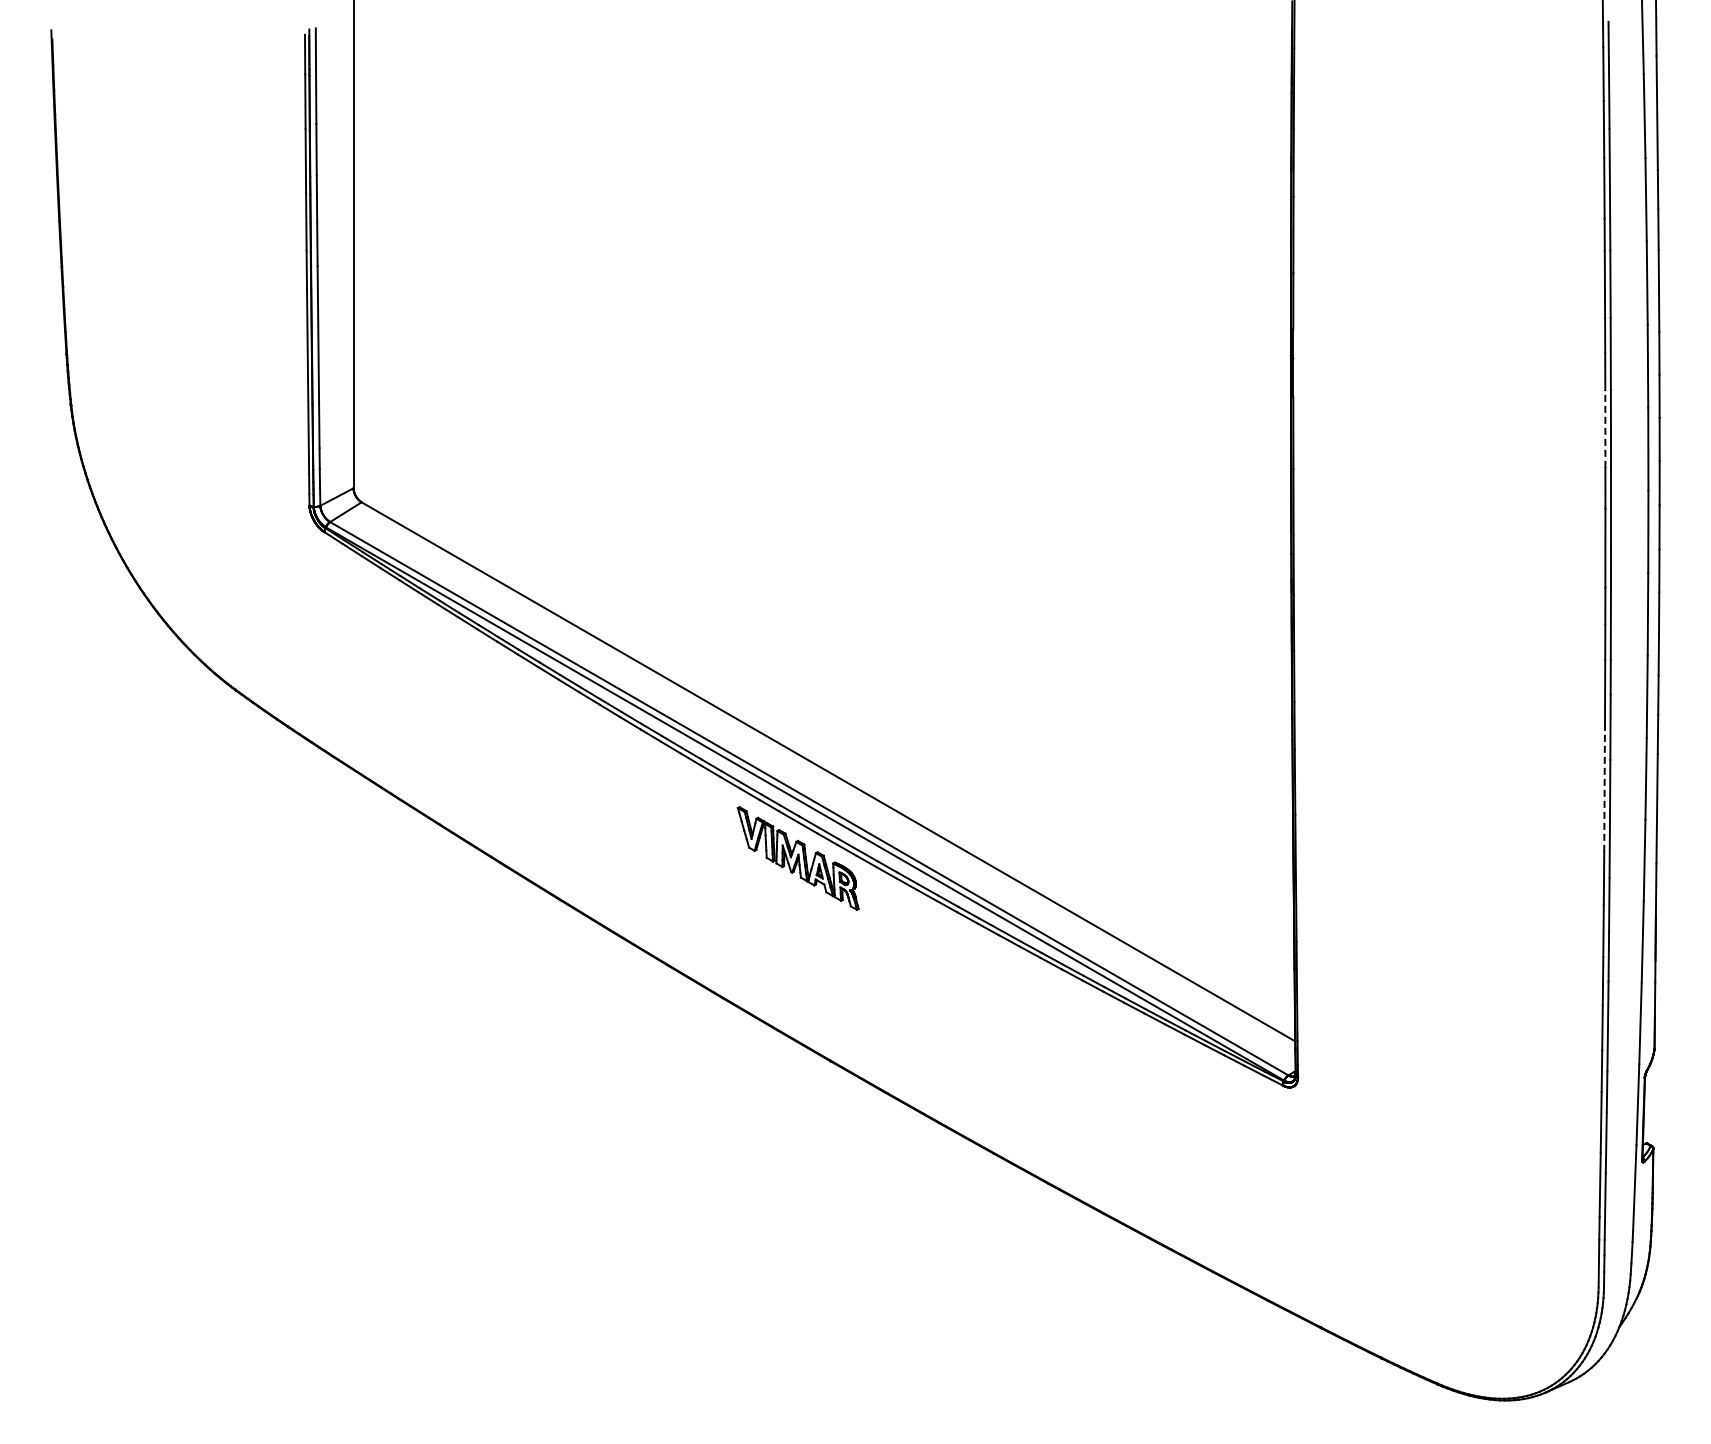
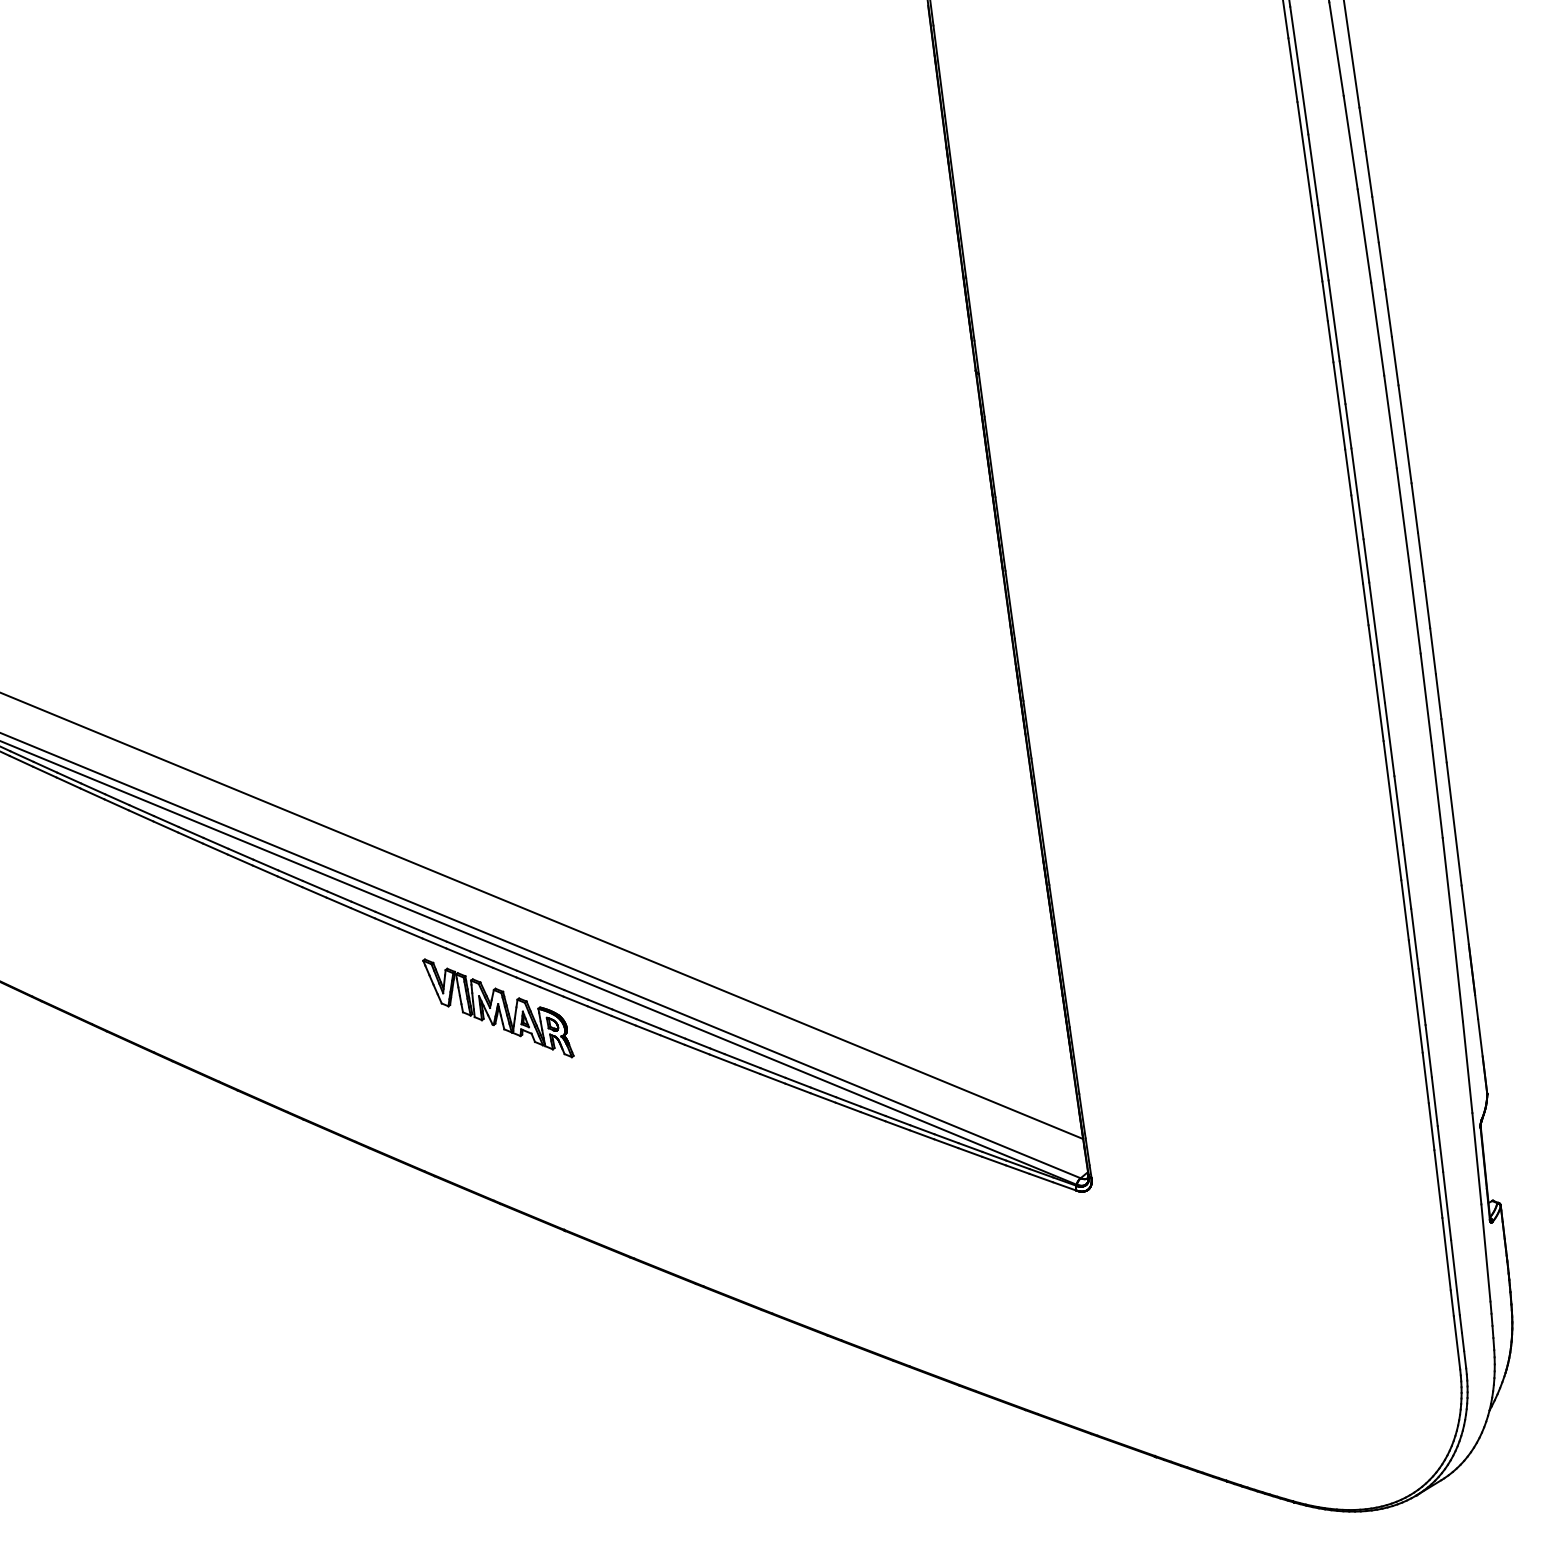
line: (1605, 429) -> (1339, 406), dashed -> solid
line: (1604, 789) -> (1392, 810), dashed -> solid

